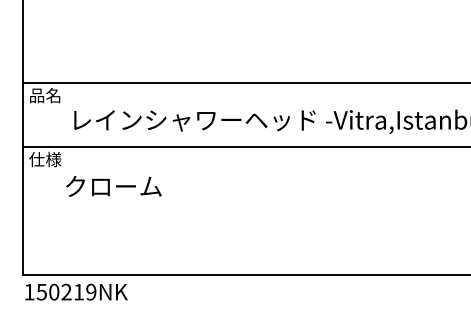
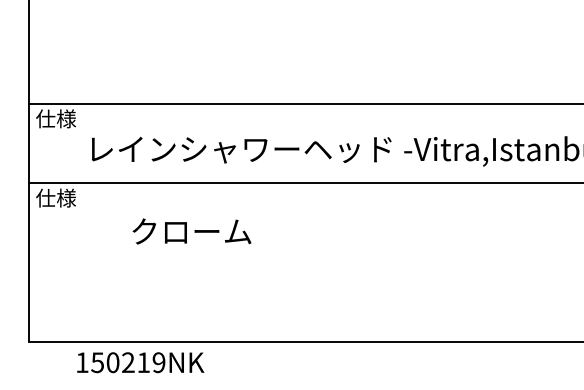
text: (45, 95) -> (56, 118), 品名 -> 仕様
text: (113, 186) -> (191, 231), moved
text: (76, 291) -> (140, 361), moved

